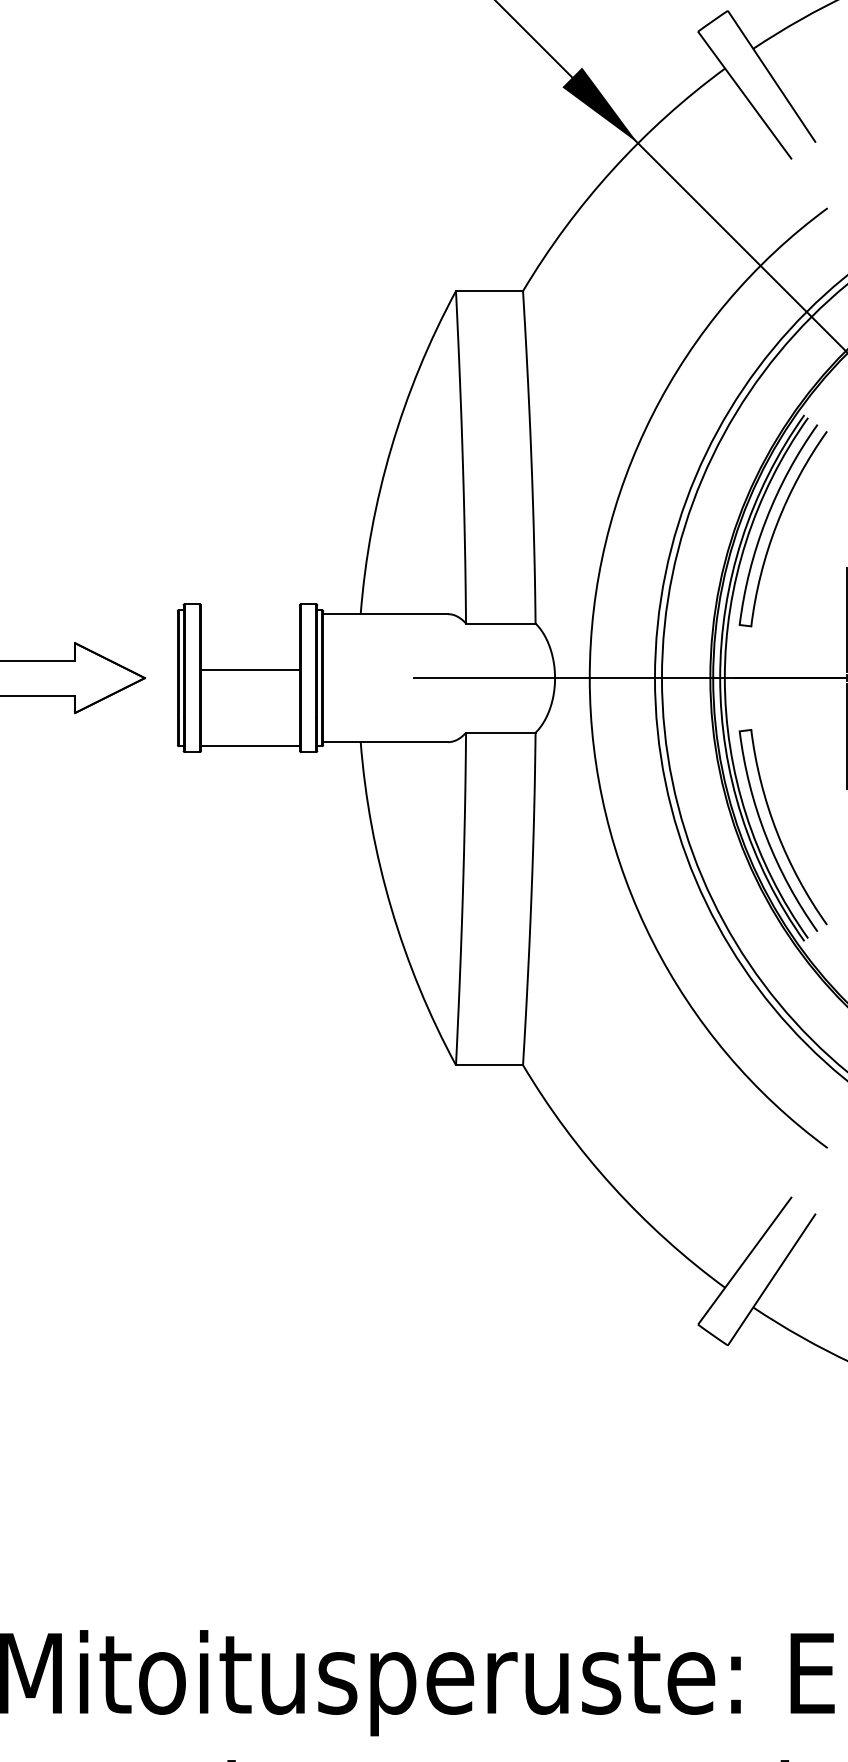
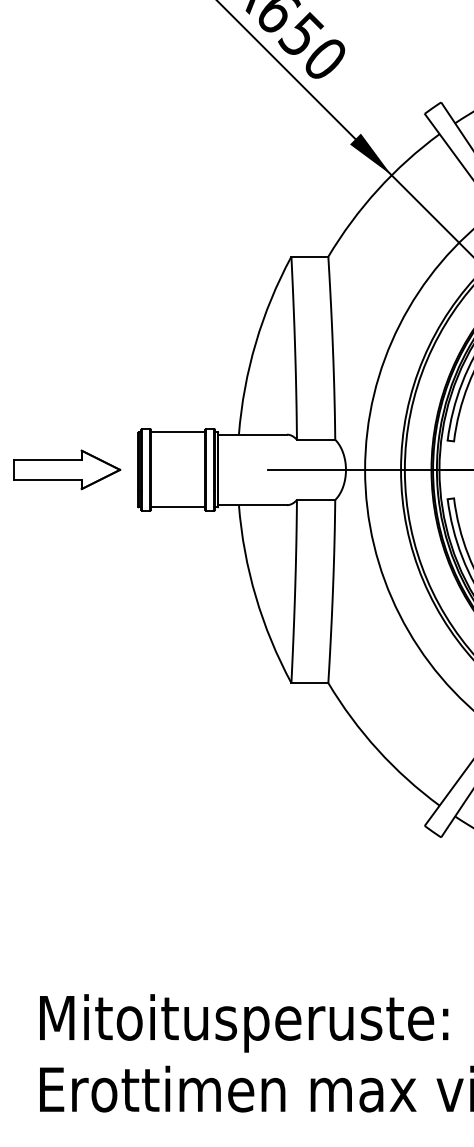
line: (249, 670) -> (177, 432), moved

